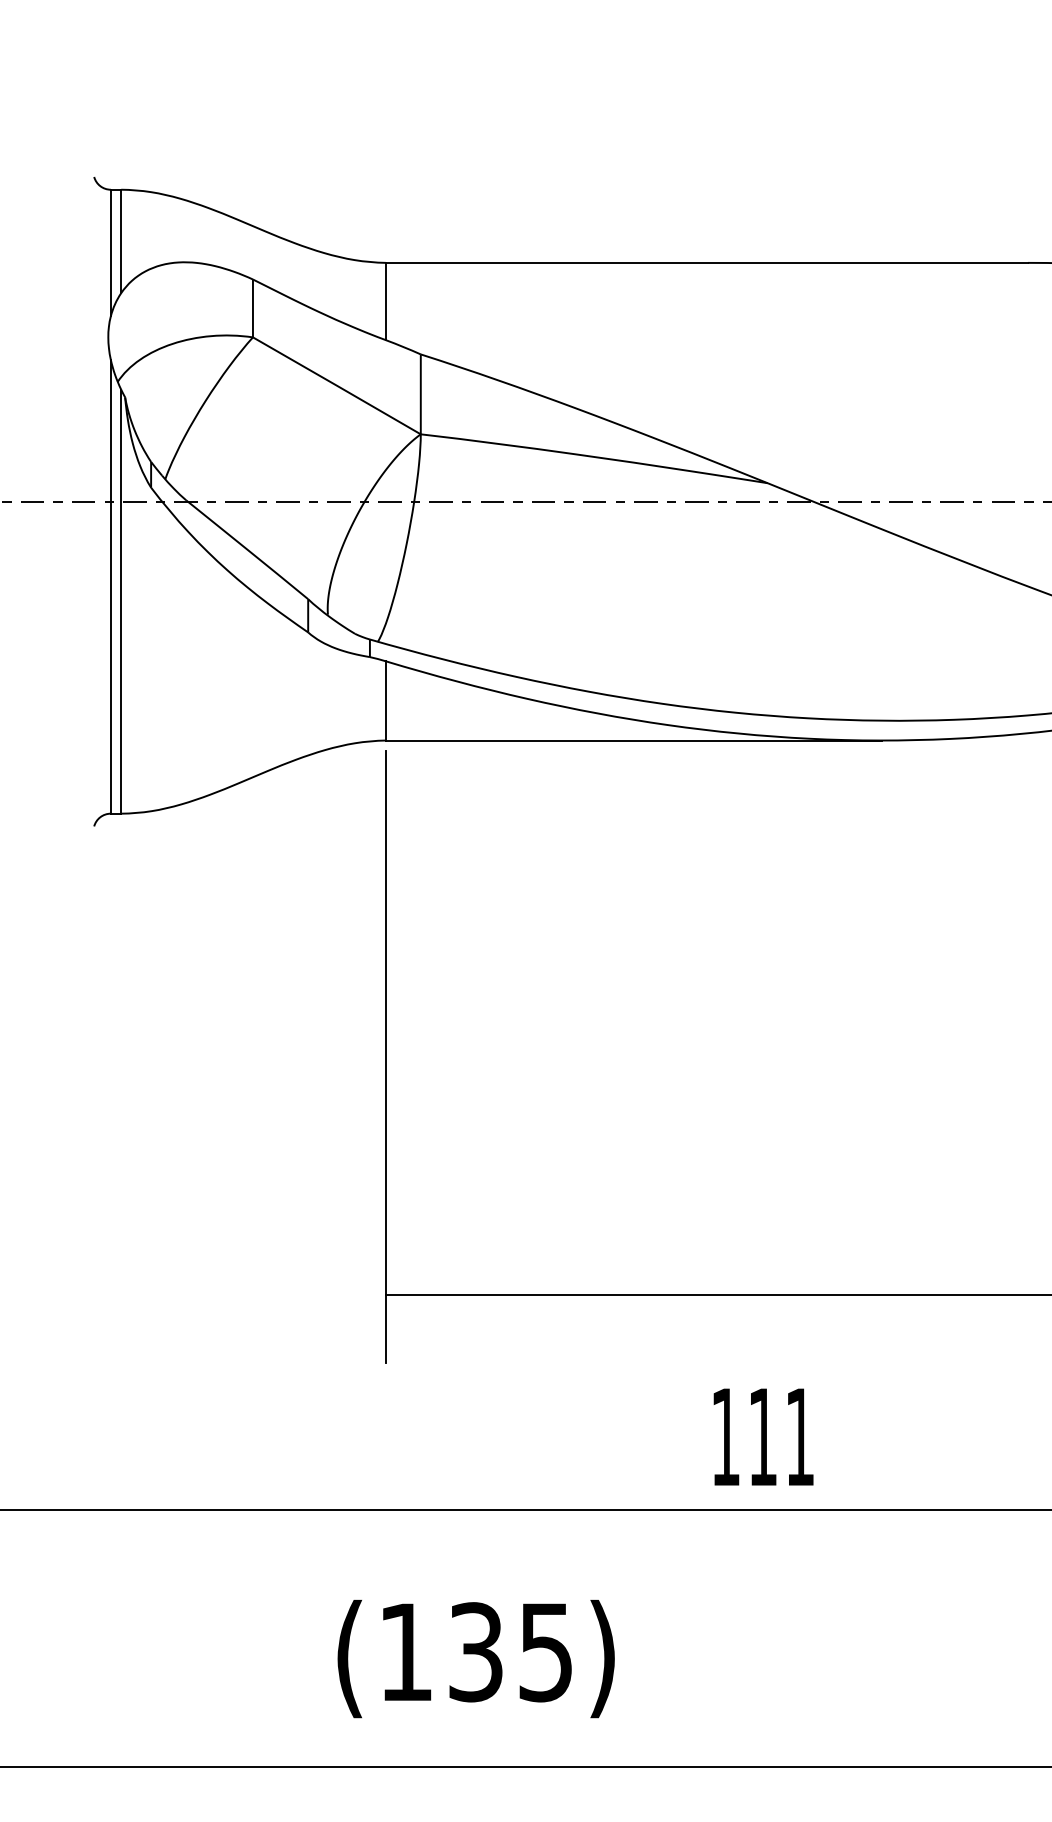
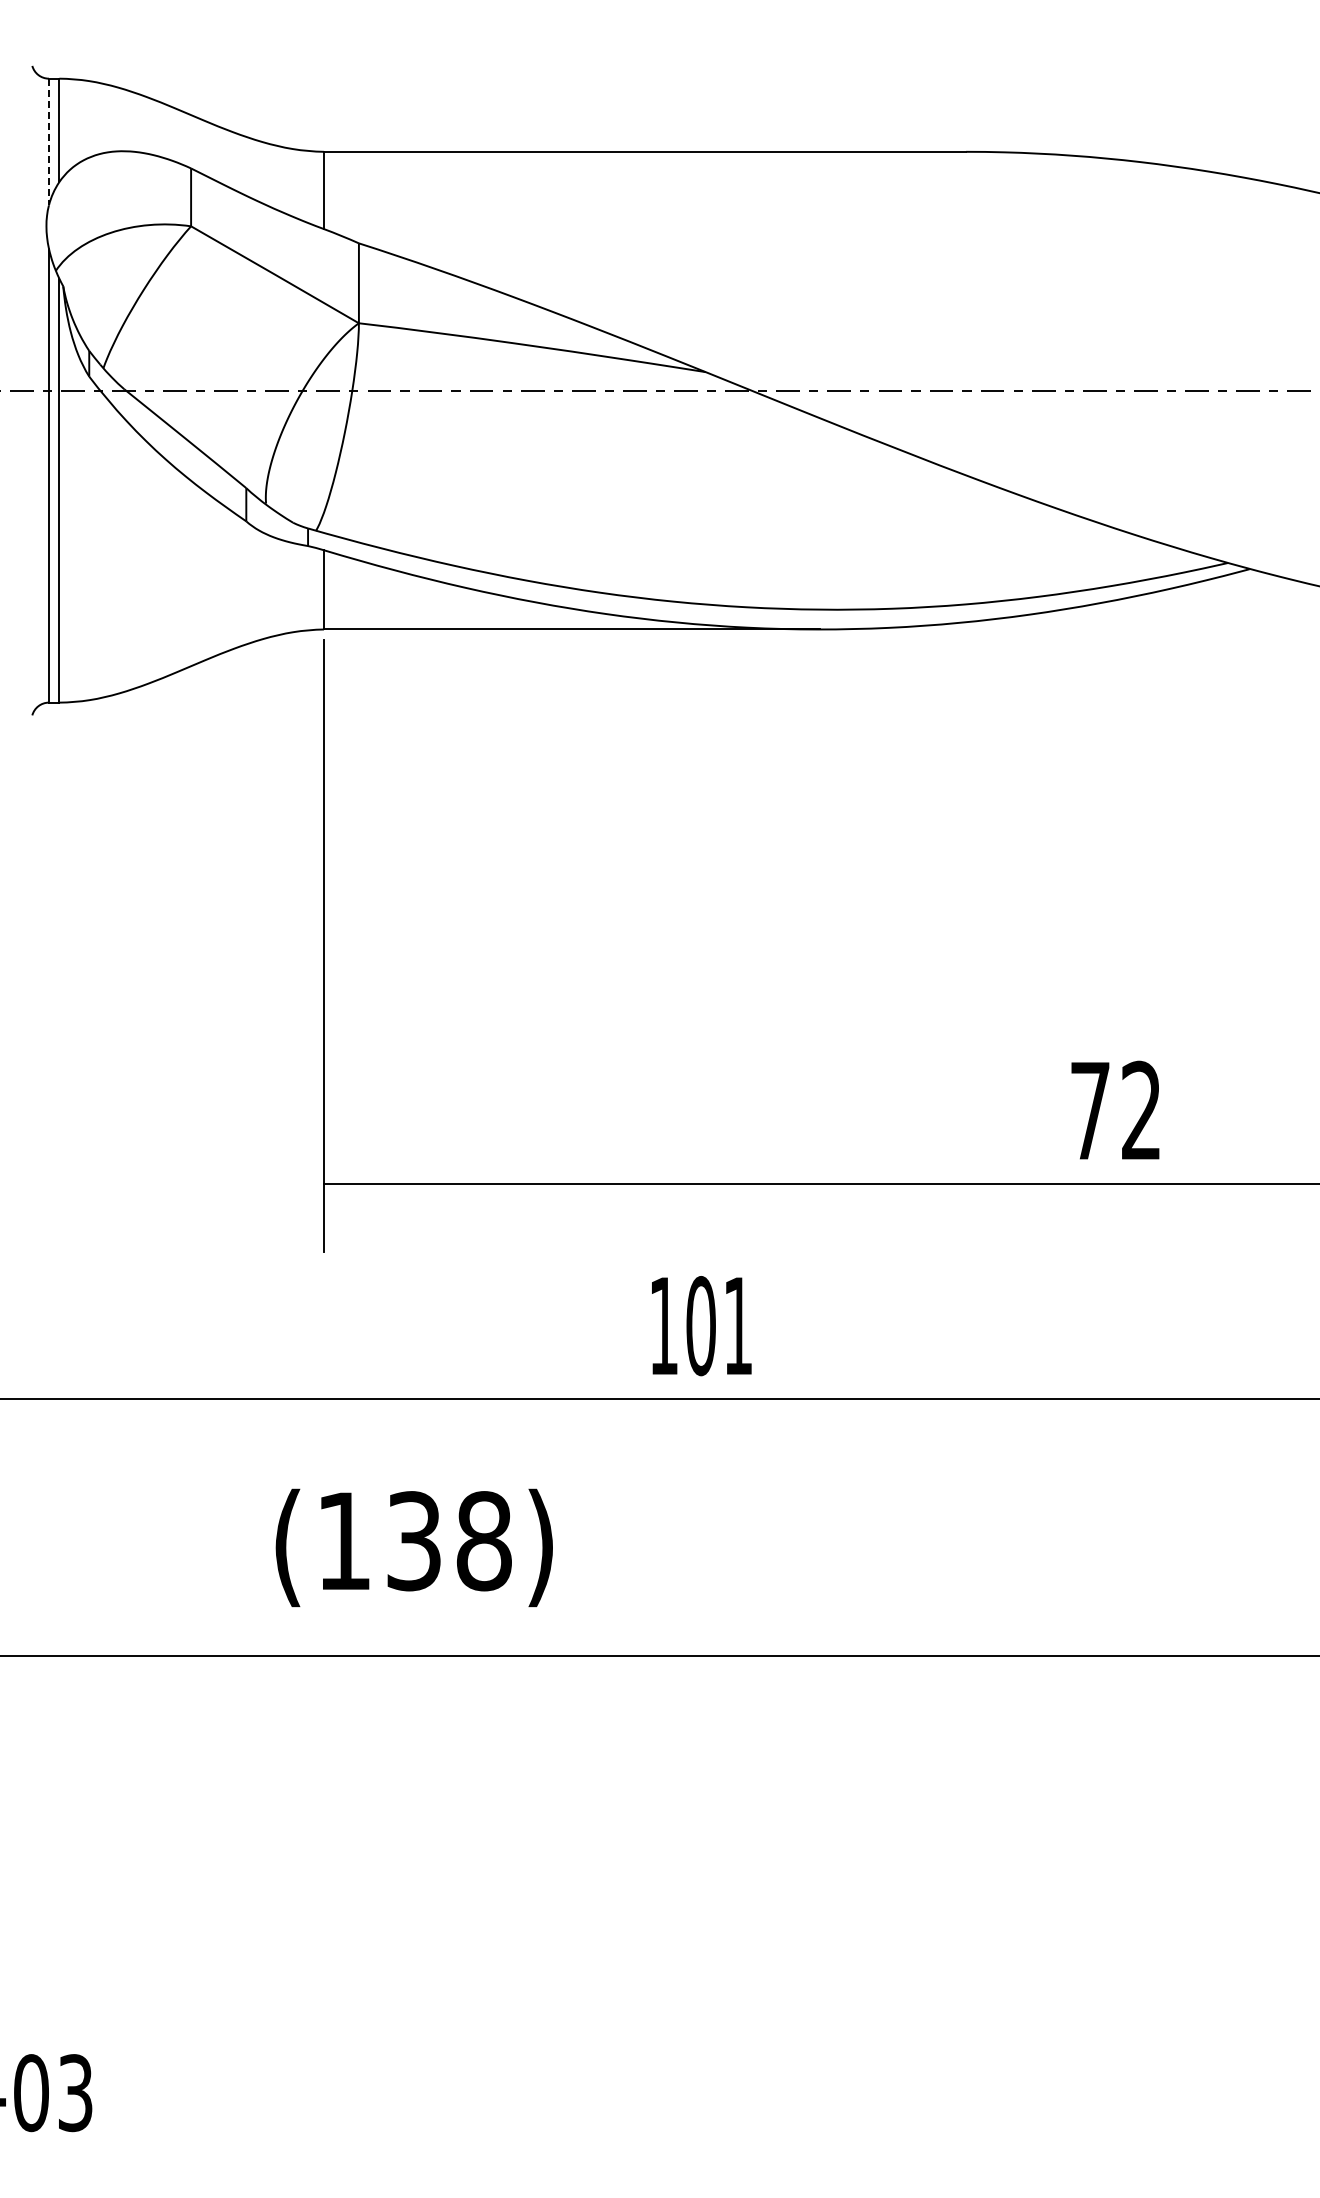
line: (110, 253) -> (48, 142), solid -> dashed
text: (762, 1437) -> (700, 1326), 111 -> 101
text: (546, 1652) -> (484, 1541), (135) -> (138)

